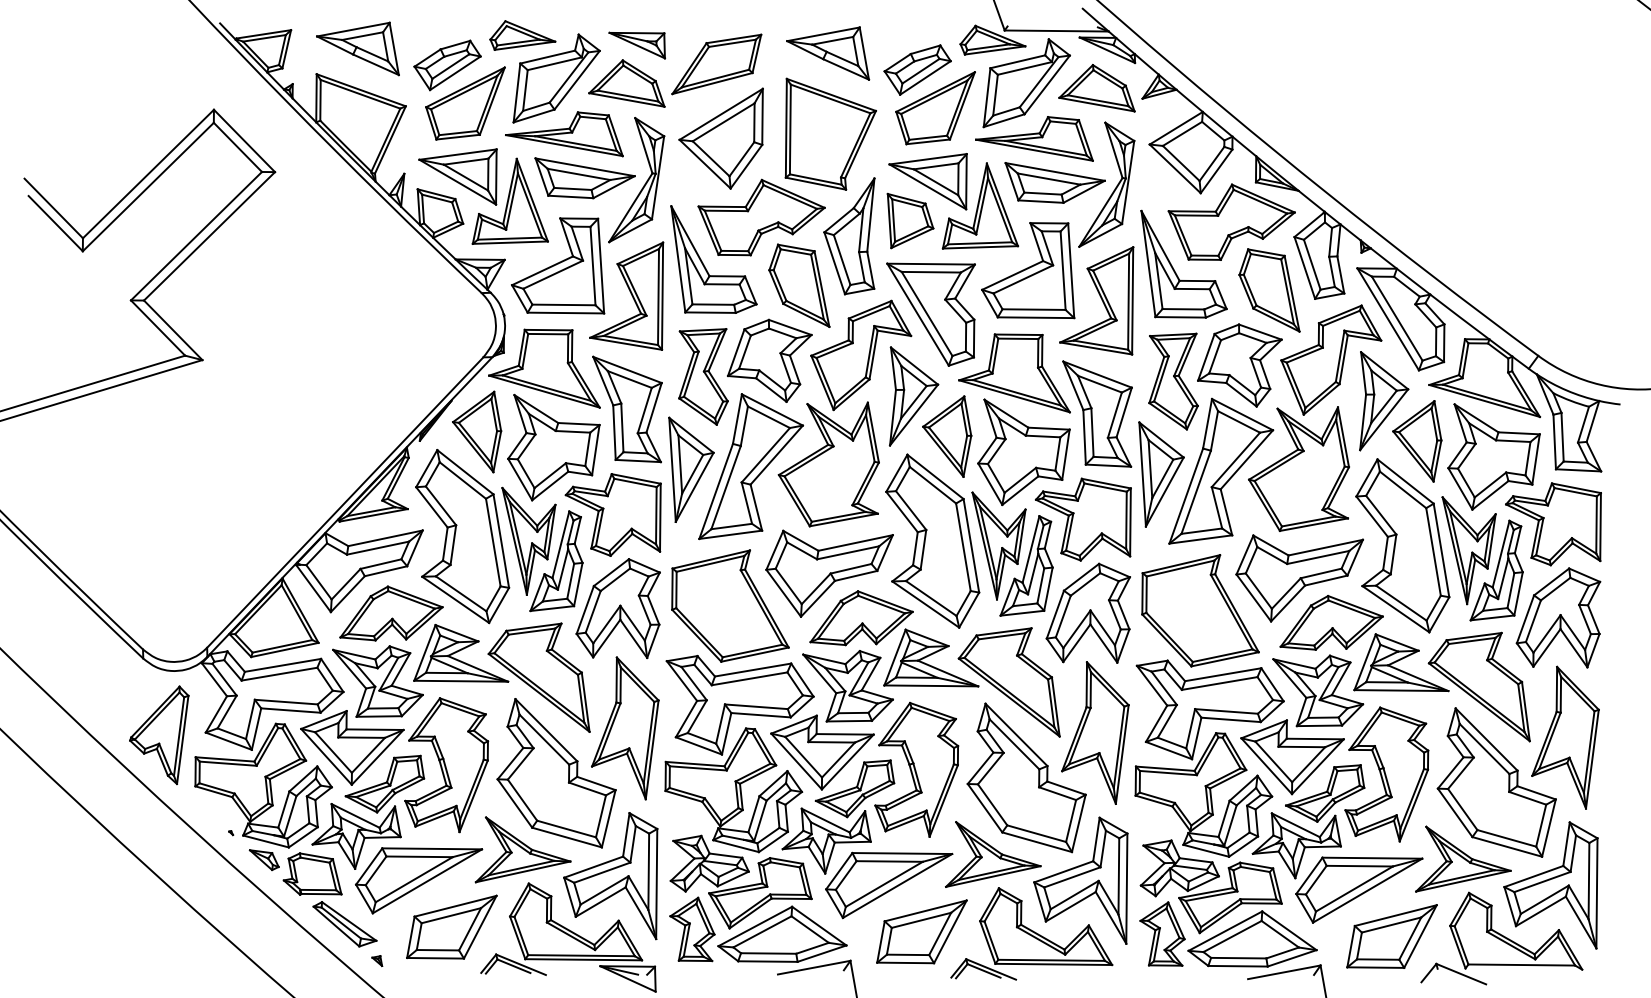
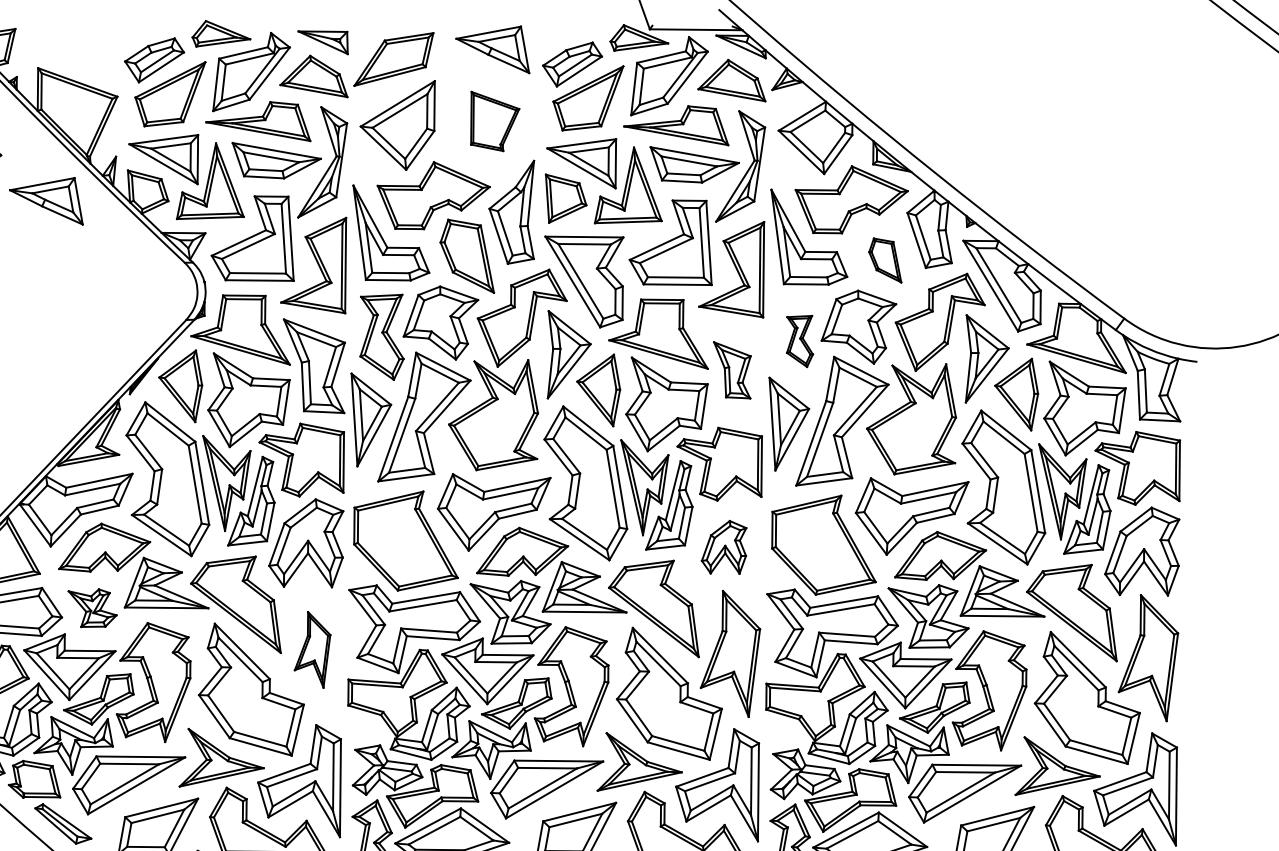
part: (357, 48) -> (45, 200), moved
part: (830, 133) -> (494, 120), size x0.6
part: (1269, 290) -> (885, 260), size x0.6
part: (1173, 381) -> (799, 341), size x0.6
part: (1097, 413) -> (732, 369), size x0.6
part: (1087, 612) -> (723, 546), size x0.6
part: (377, 681) -> (92, 608), size x0.6
part: (625, 728) -> (312, 649), size x0.6

